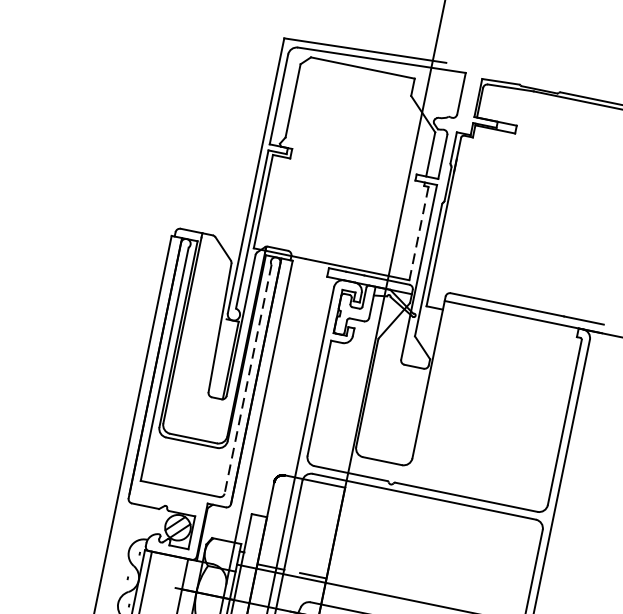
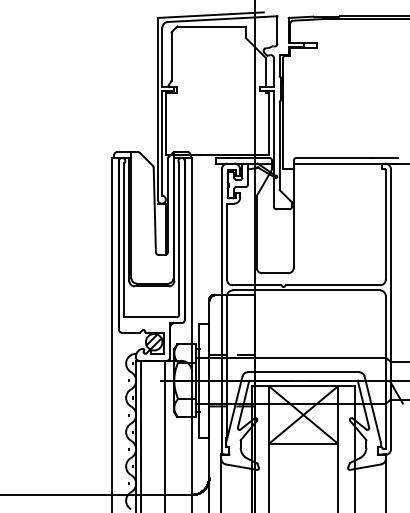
line: (418, 233) -> (268, 124), dashed -> solid
line: (248, 378) -> (179, 238), dashed -> solid

